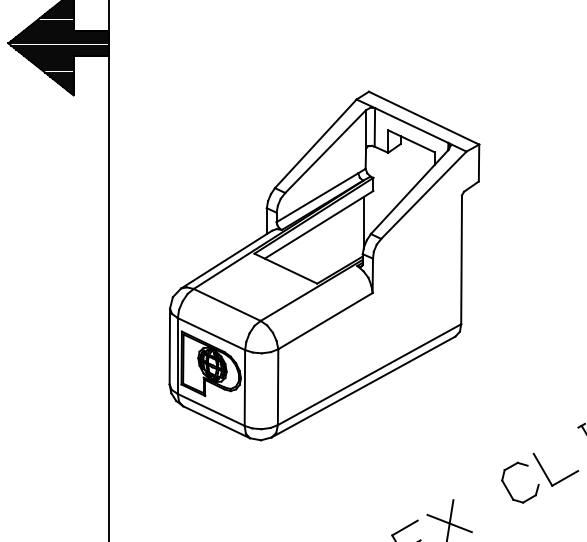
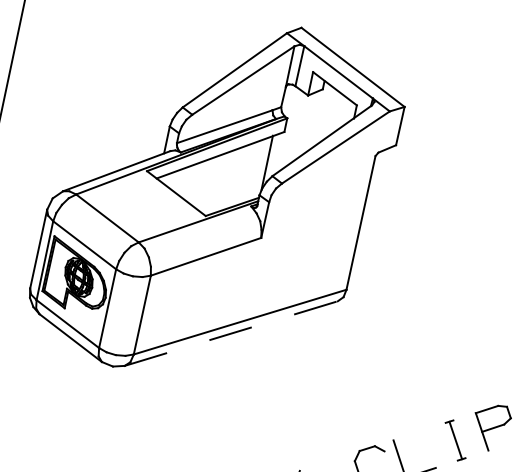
line: (363, 386) -> (231, 333), solid -> dashed

